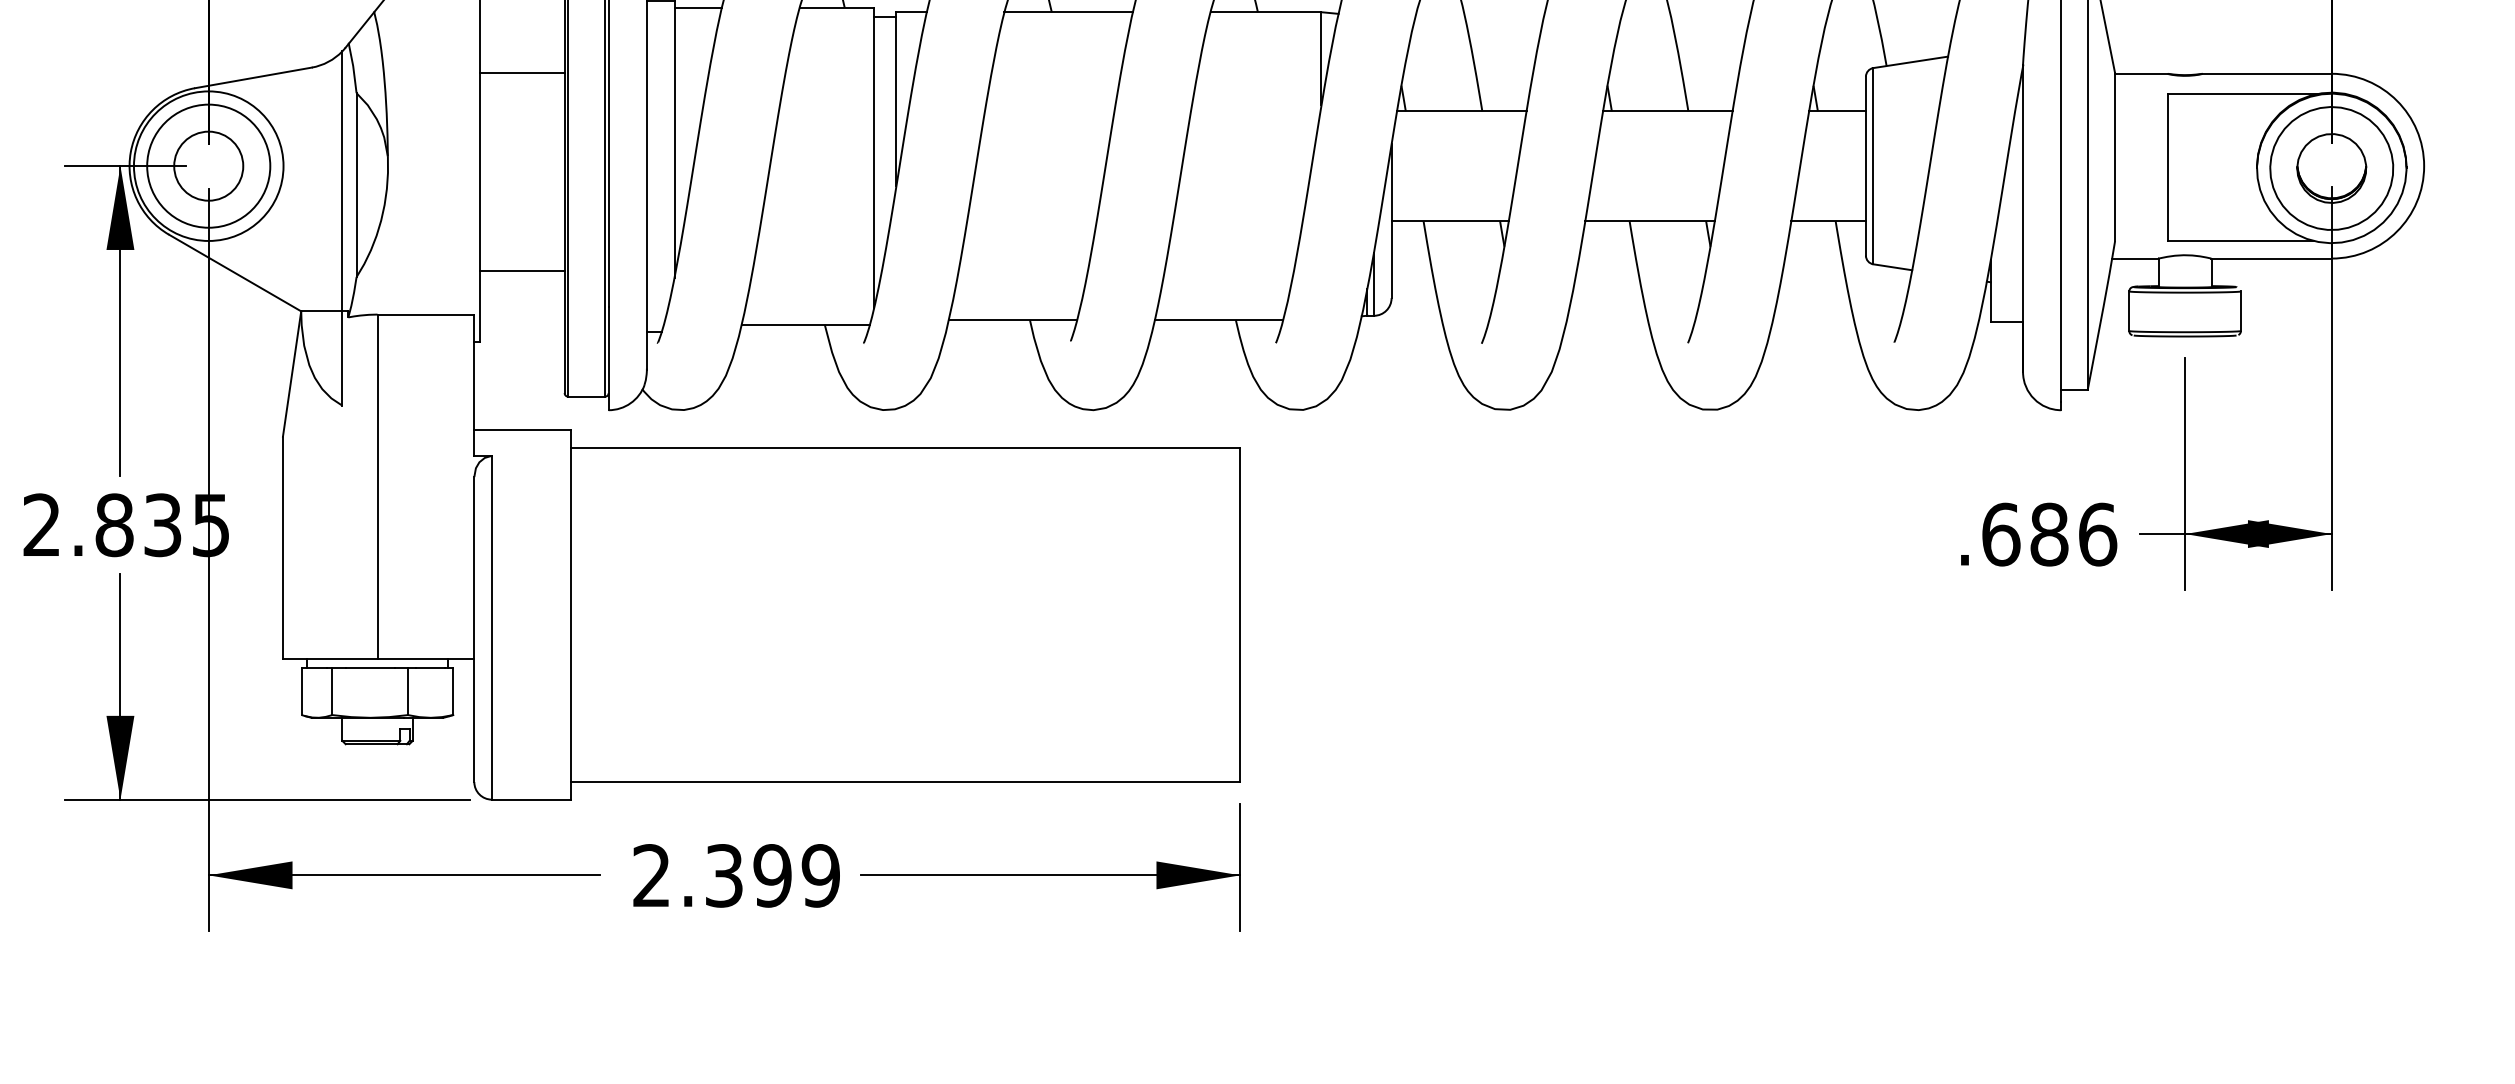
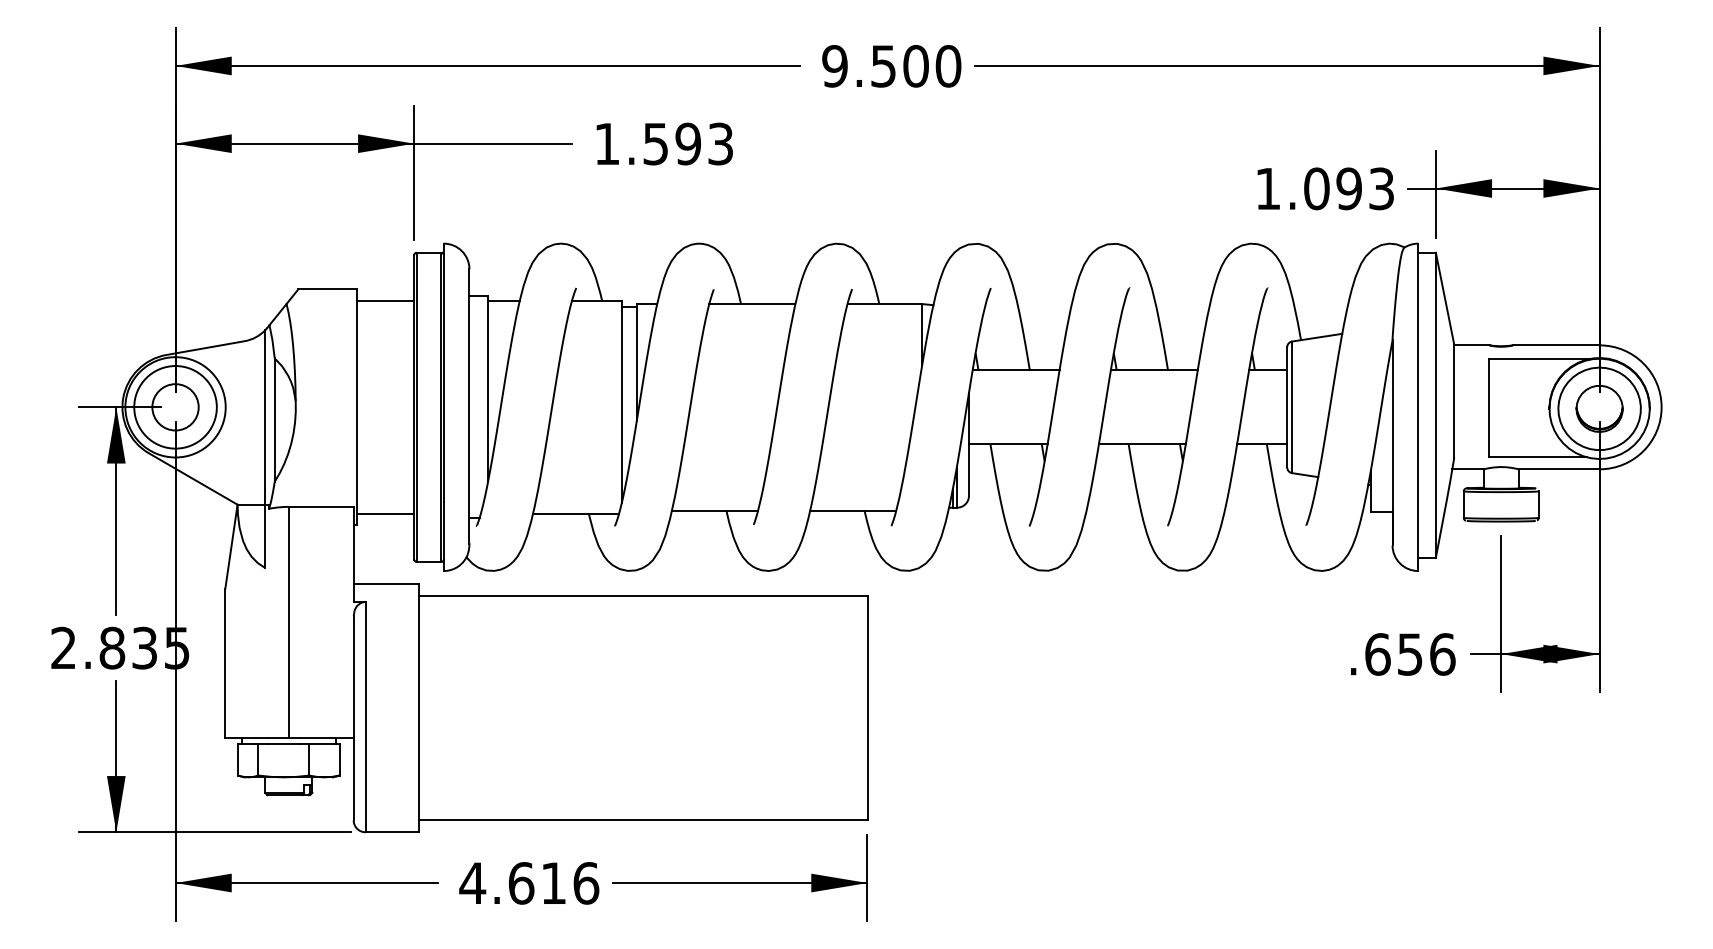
line: (521, 74) -> (385, 301), moved
line: (521, 270) -> (385, 513), moved
text: (2049, 534) -> (1410, 654), .686 -> .656
text: (736, 876) -> (529, 883), 2.399 -> 4.616

